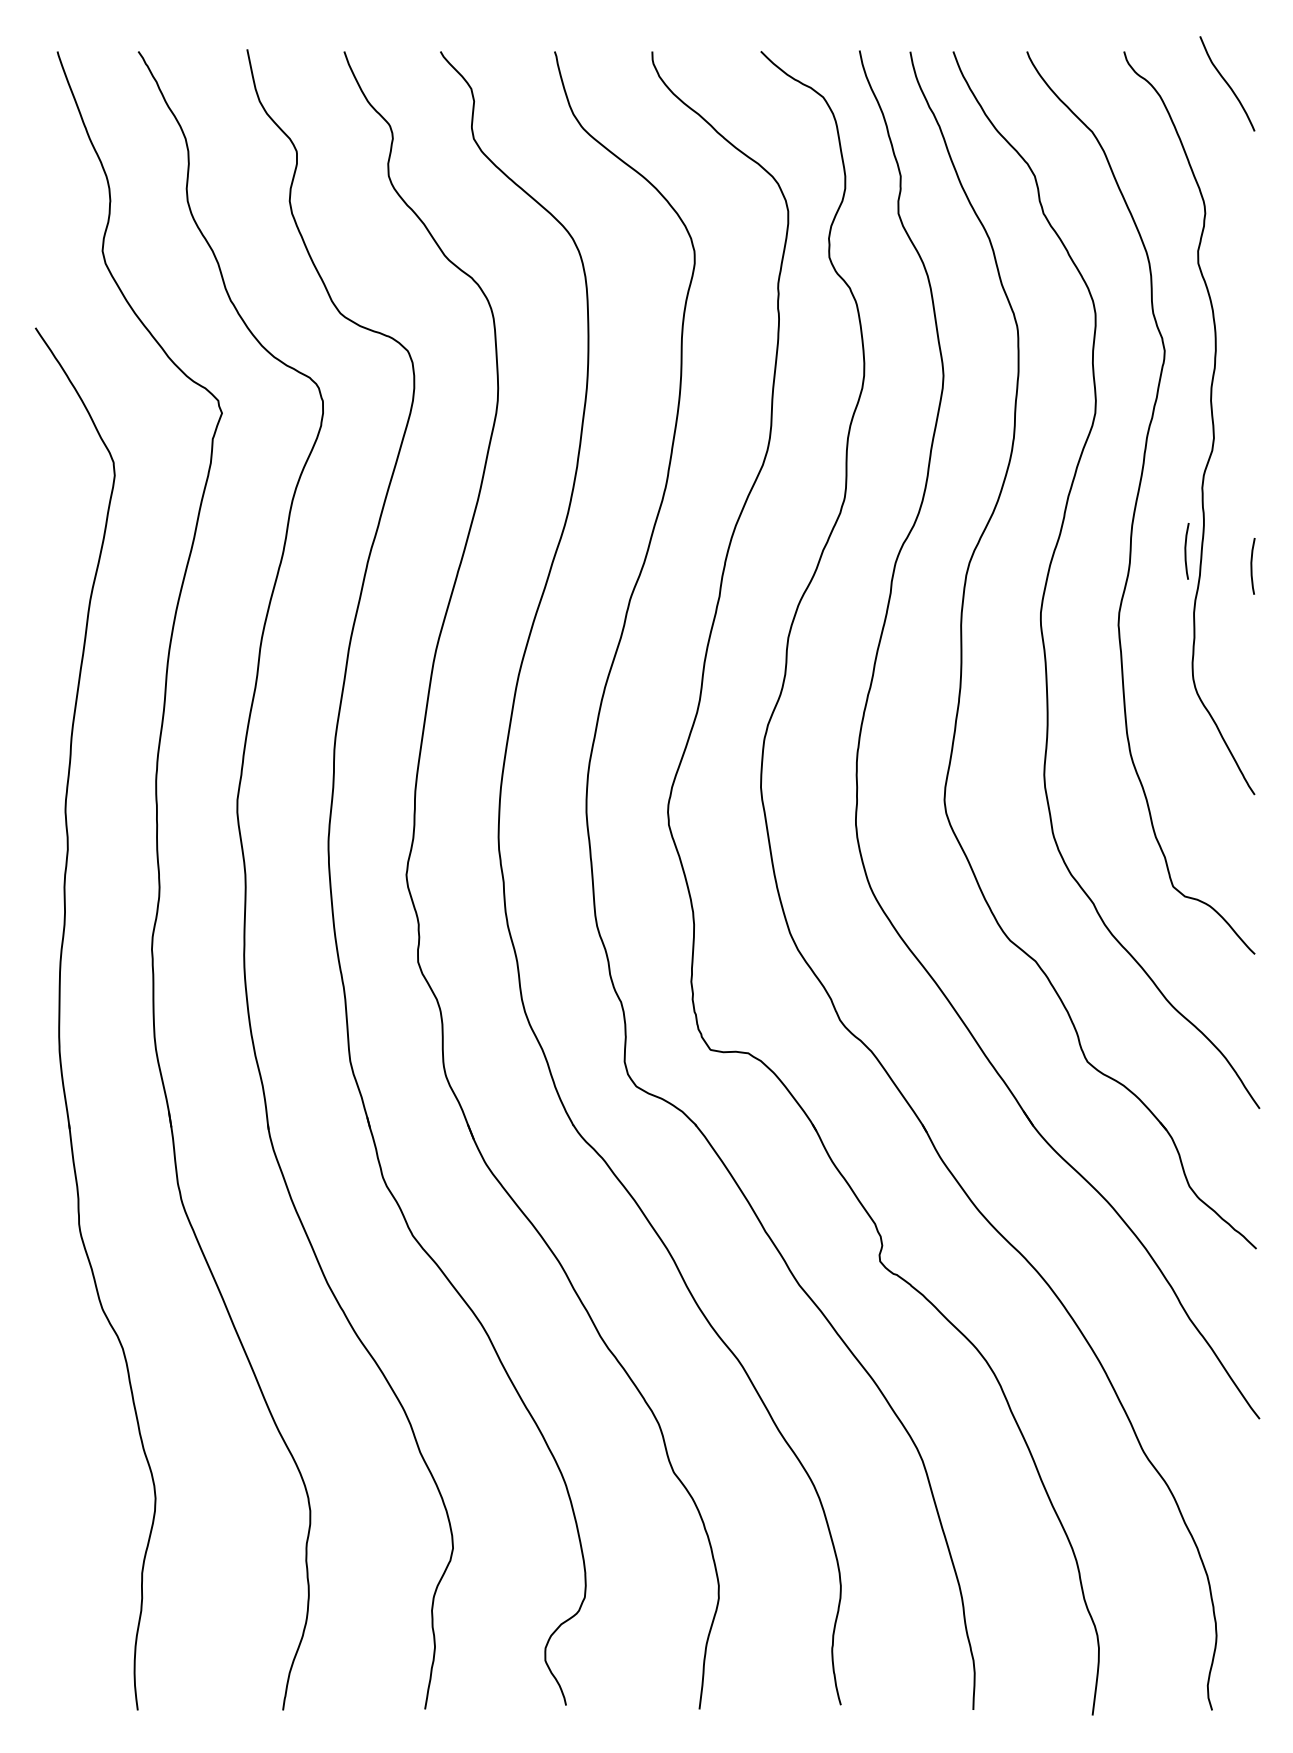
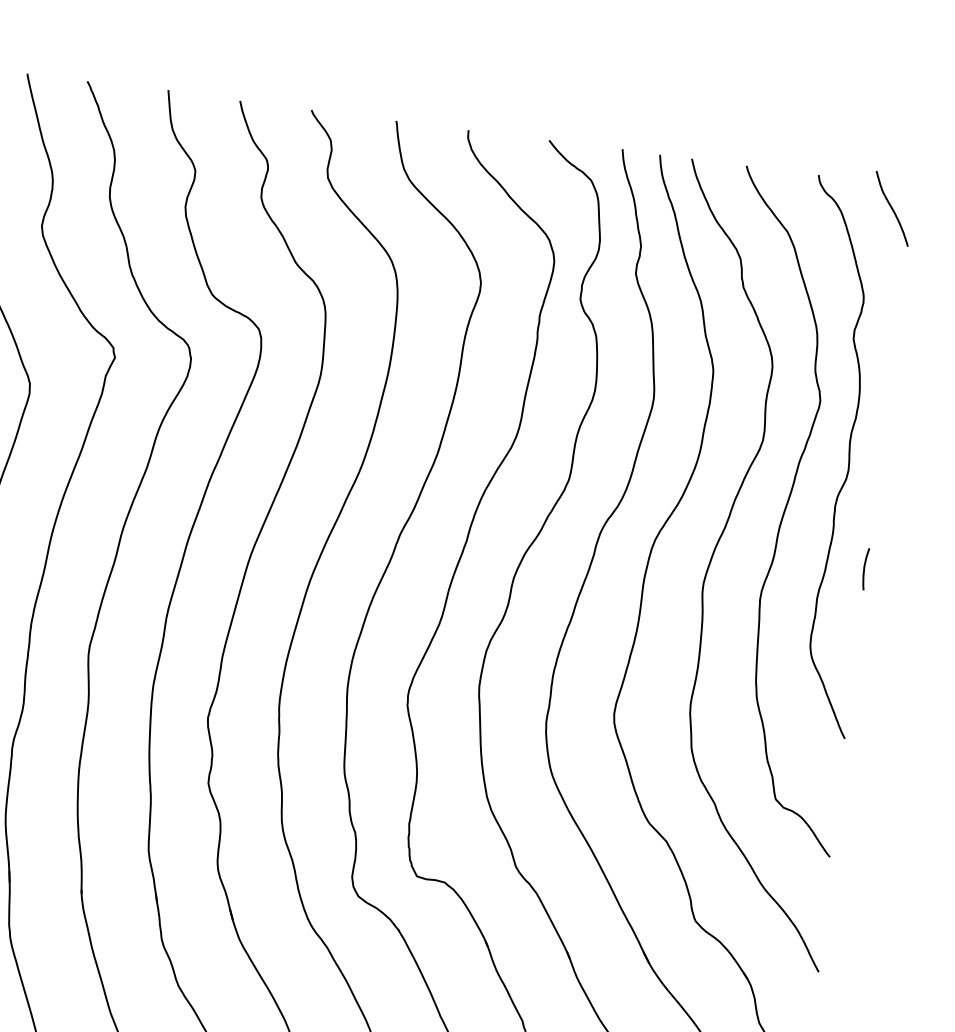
curve: (1186, 551) -> (817, 551), removed

